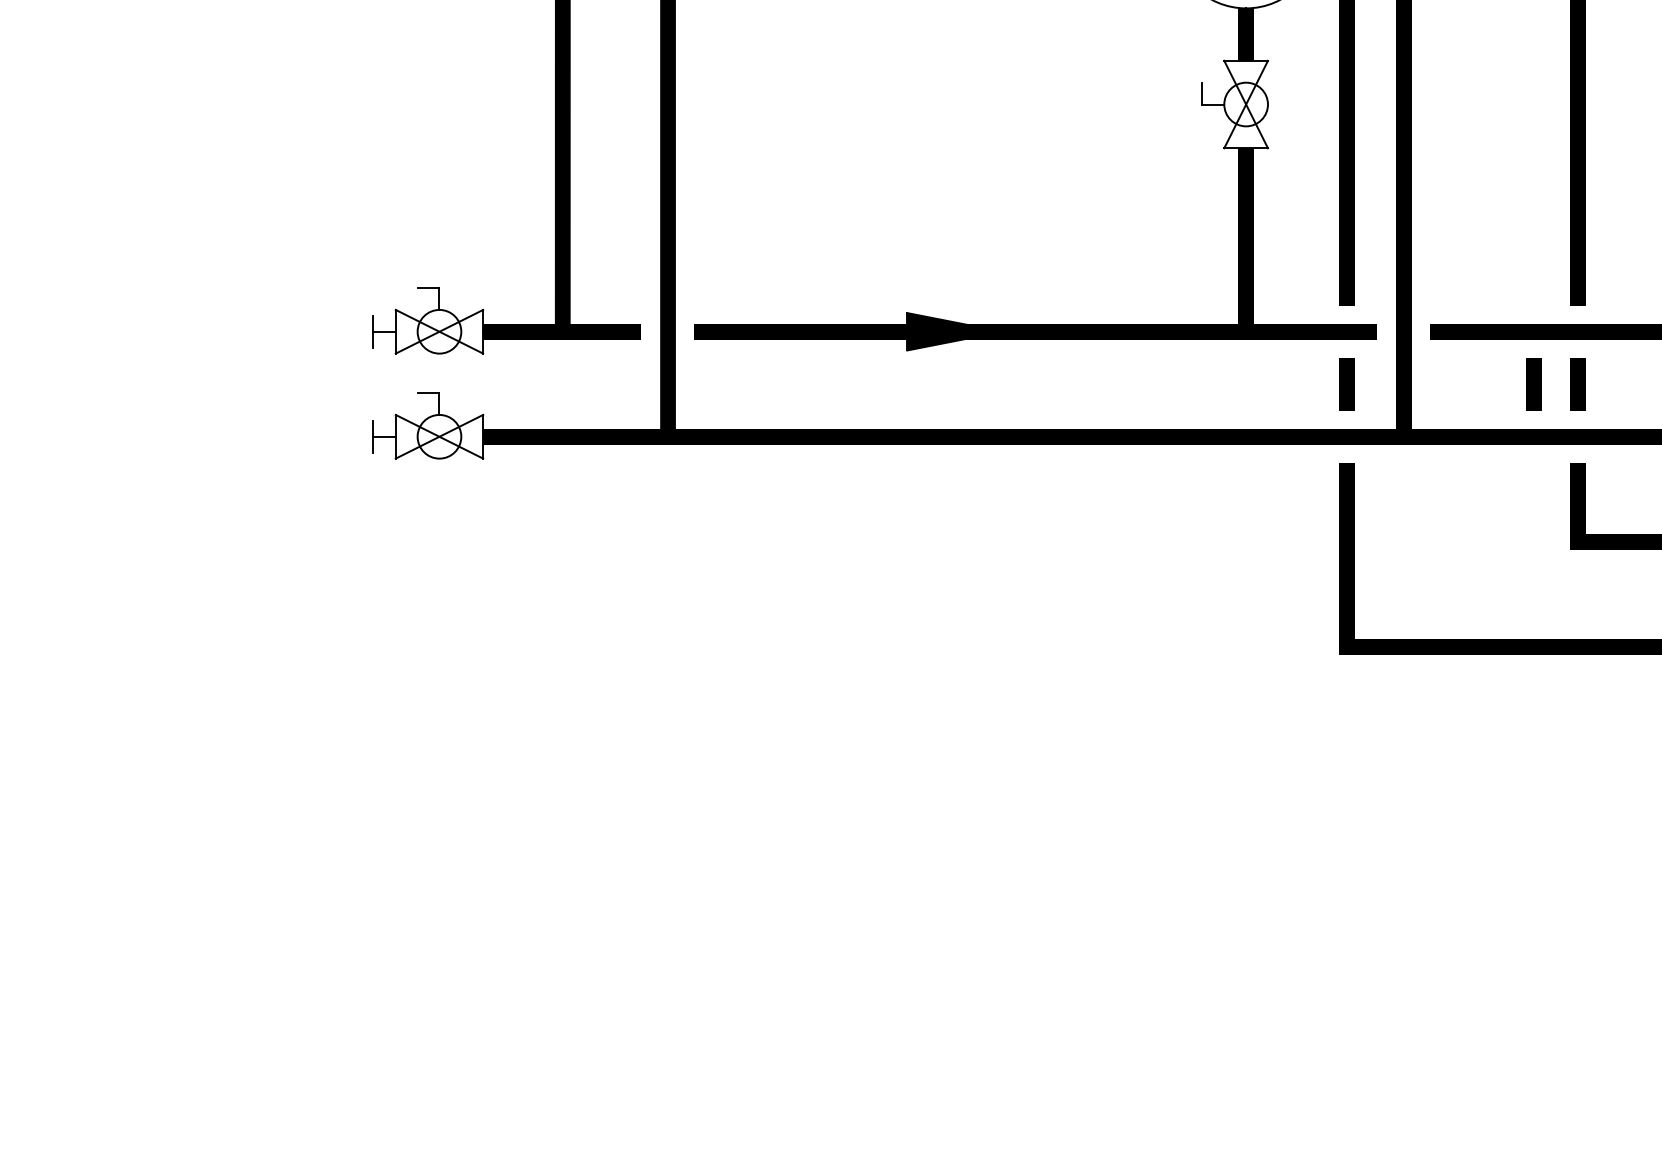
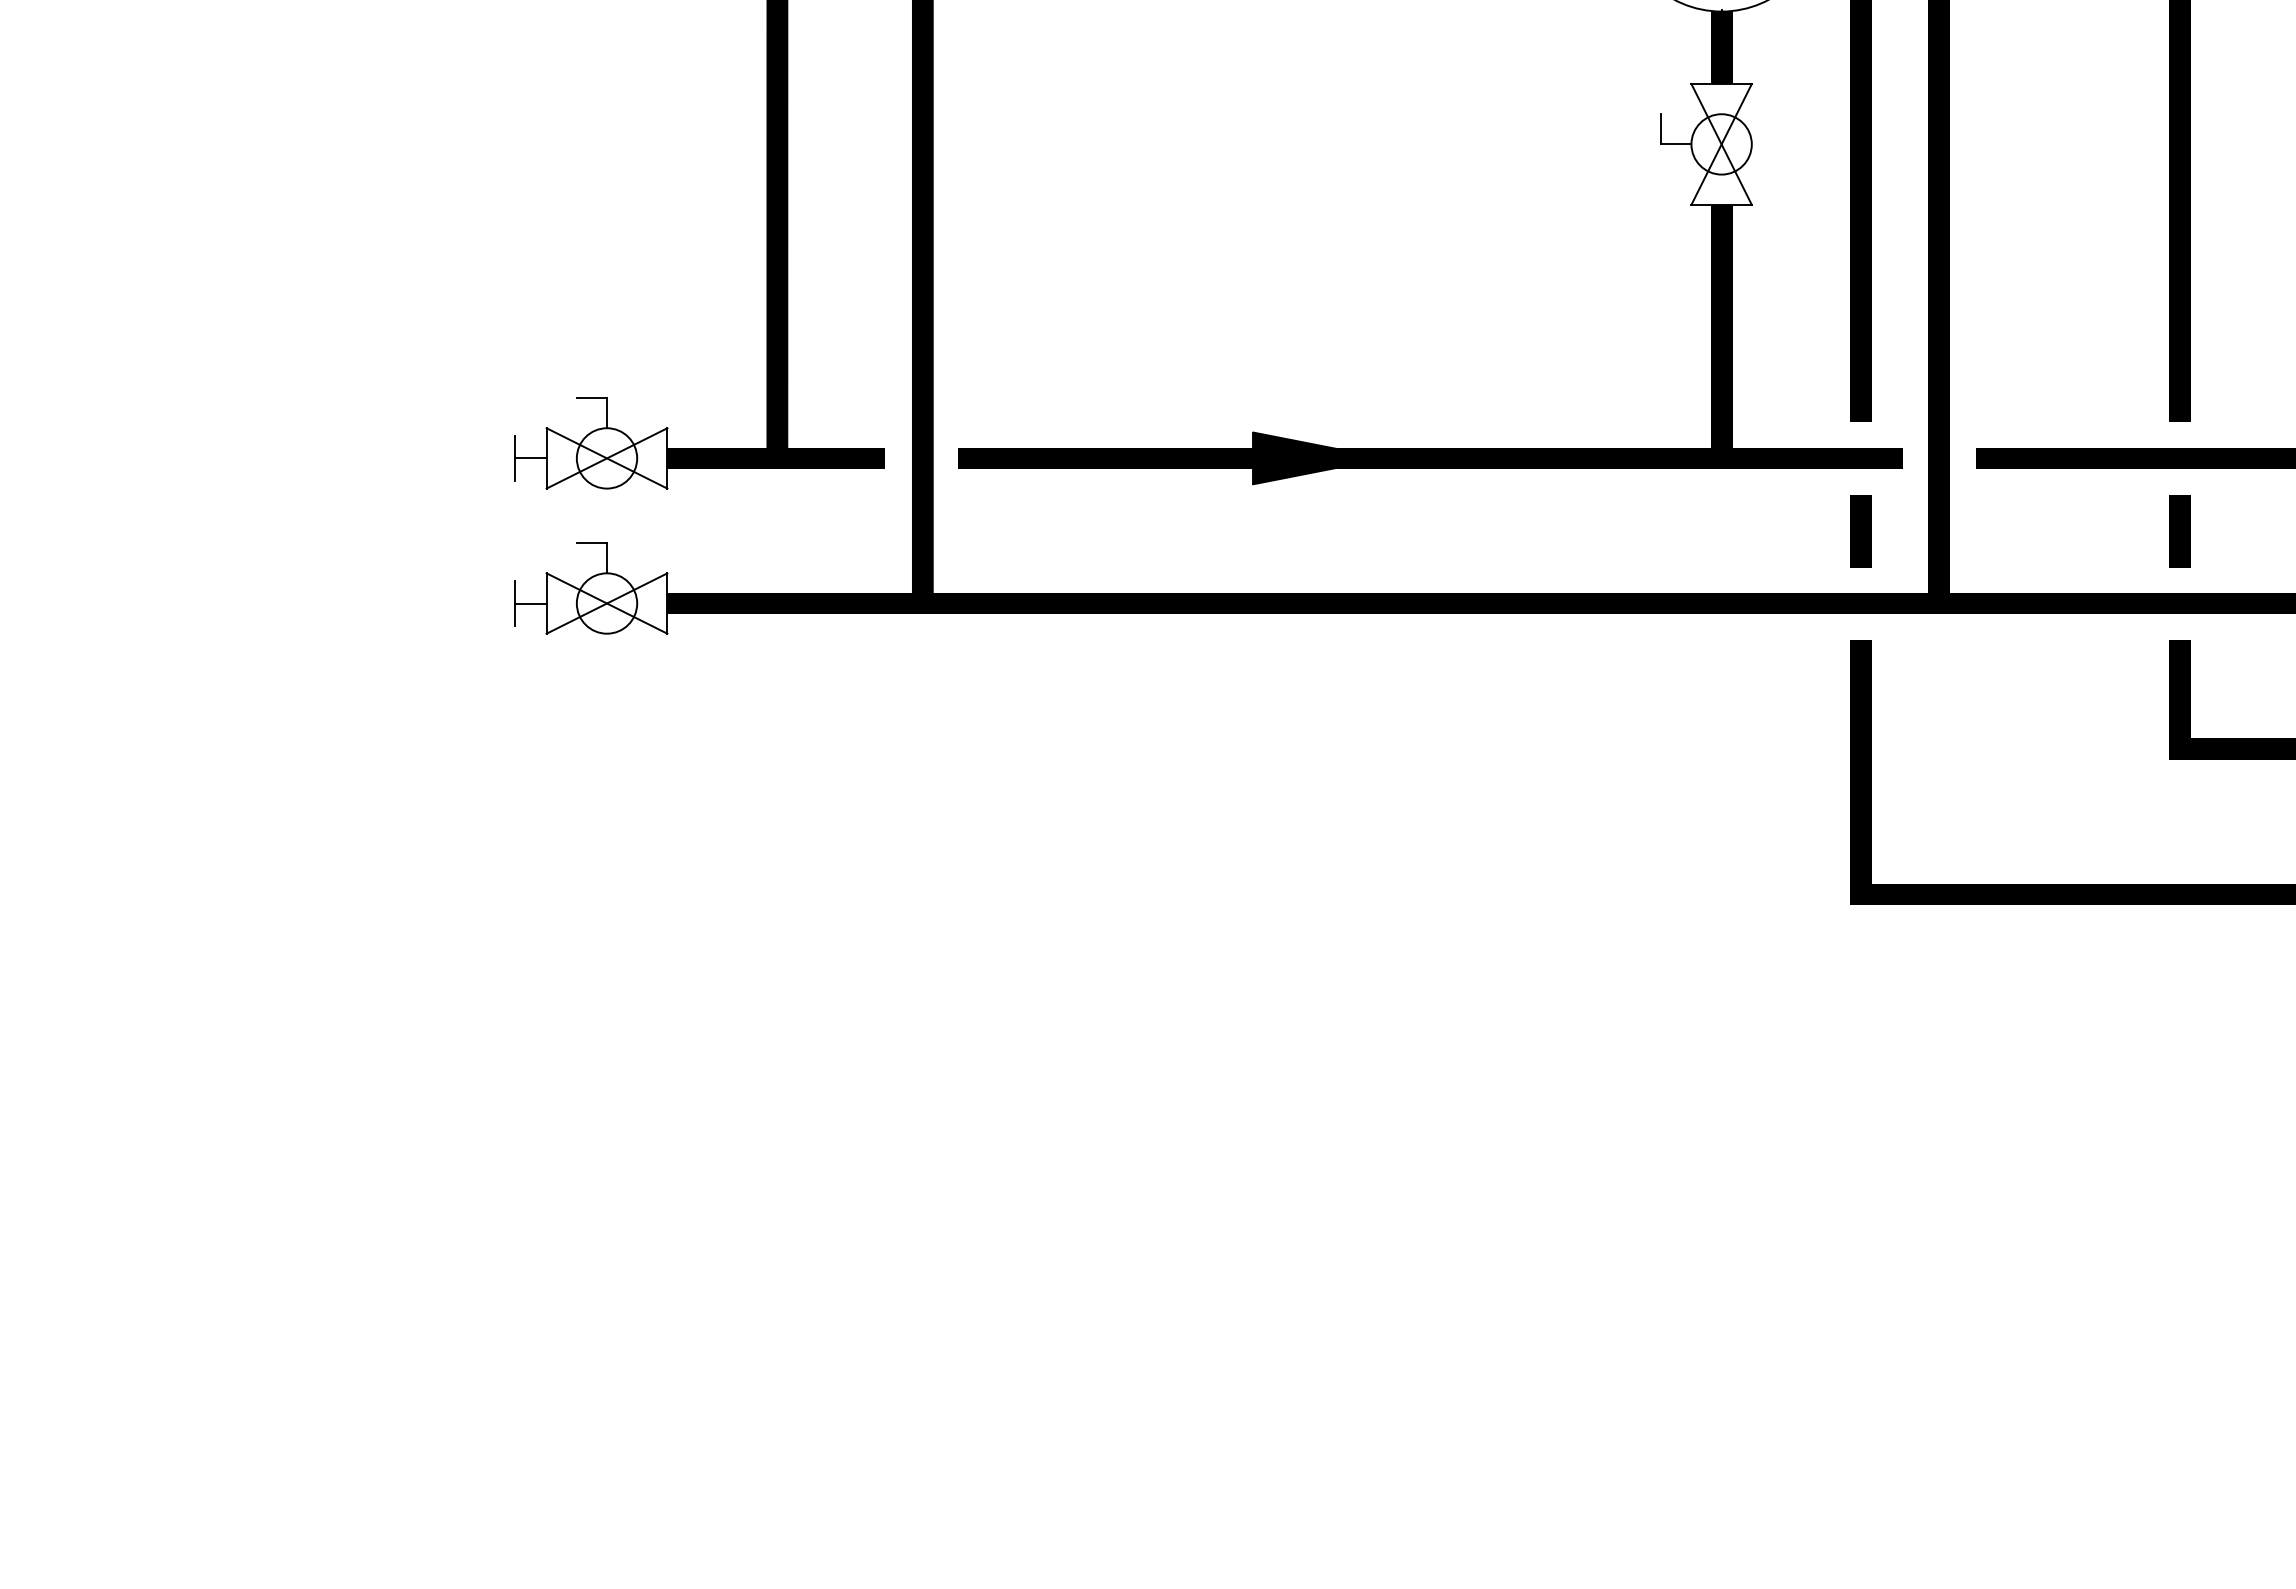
line: (1533, 384) -> (2118, 531), removed

